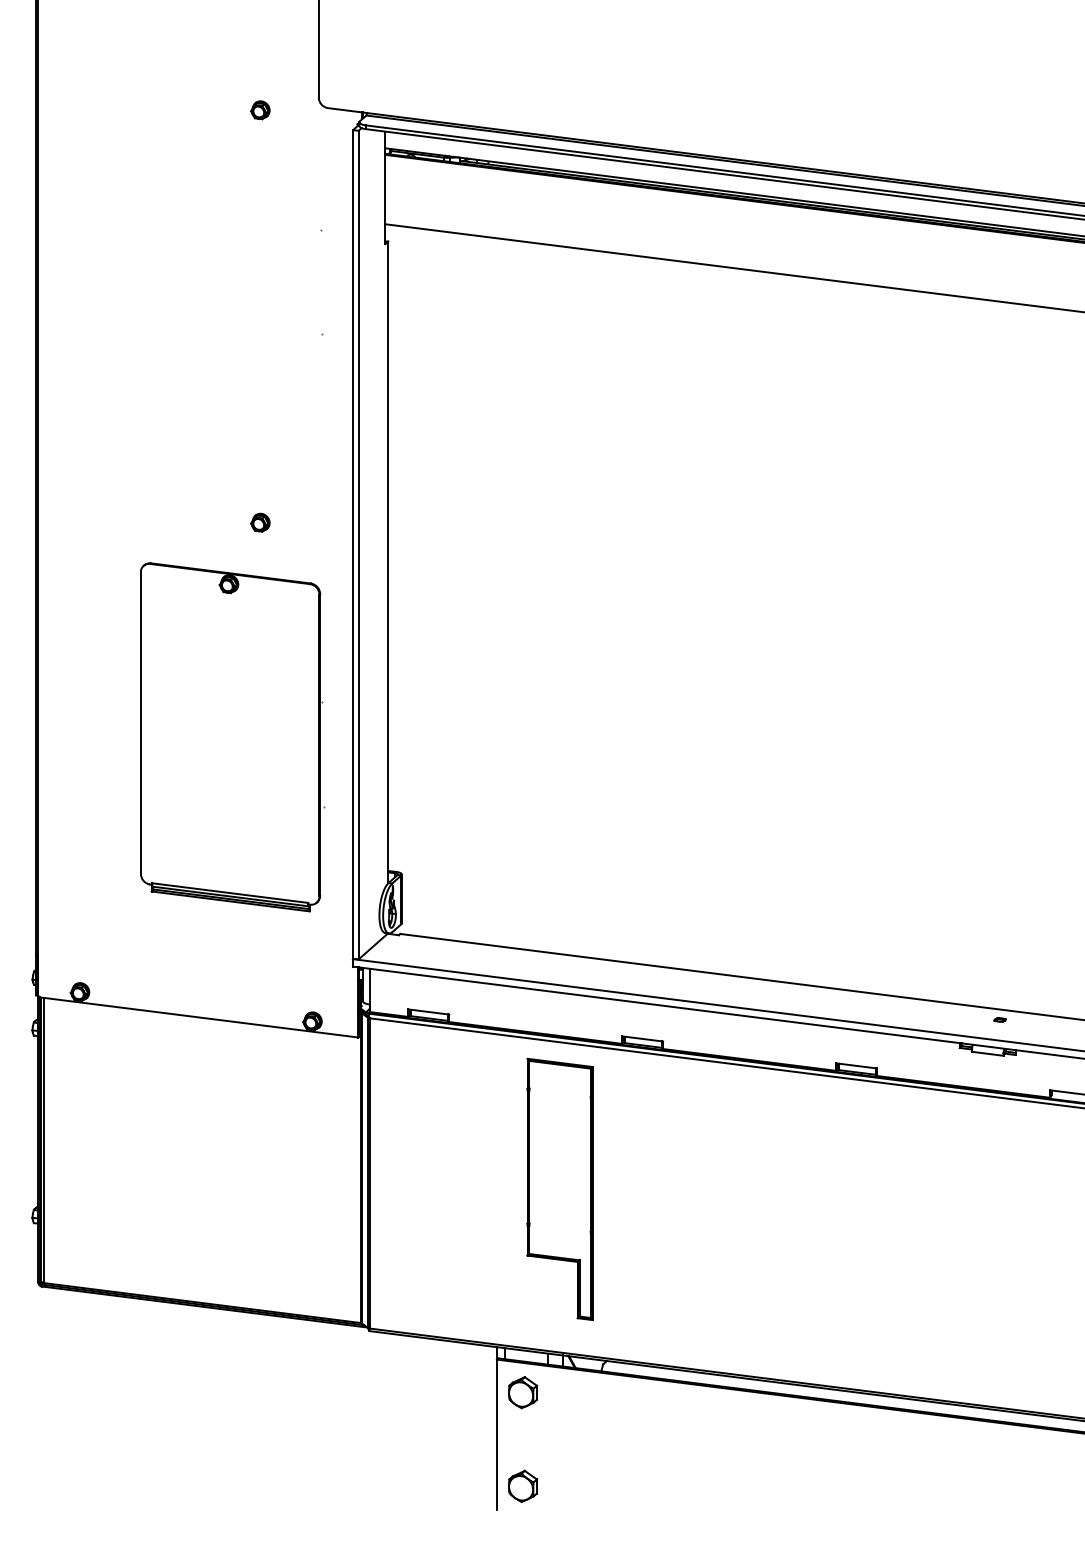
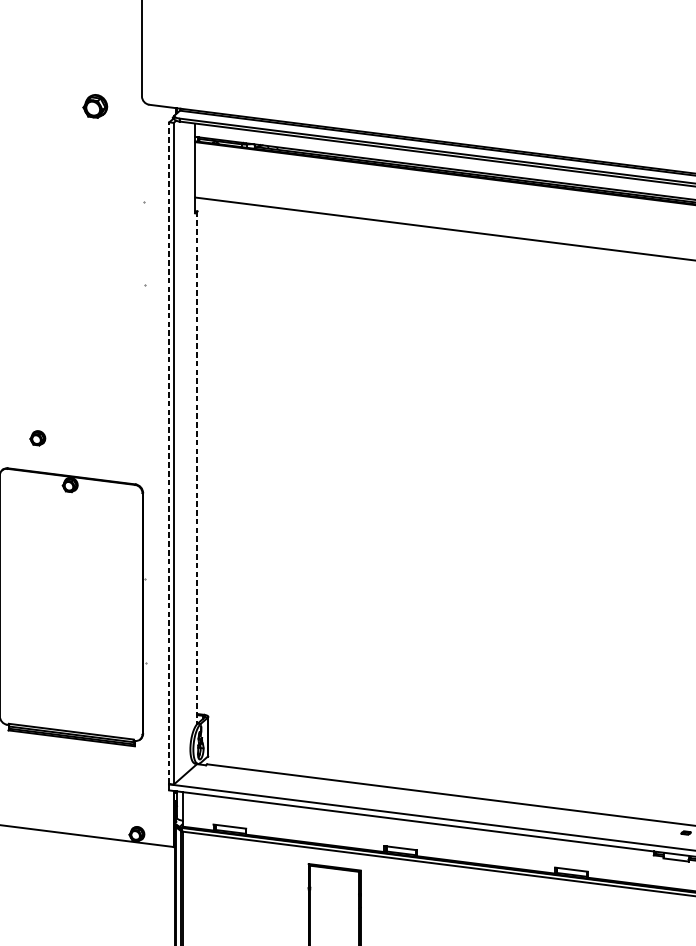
part: (260, 110) -> (95, 106), size x1.6
part: (260, 522) -> (37, 438), moved
line: (353, 543) -> (169, 452), solid -> dashed
line: (388, 562) -> (197, 467), solid -> dashed

